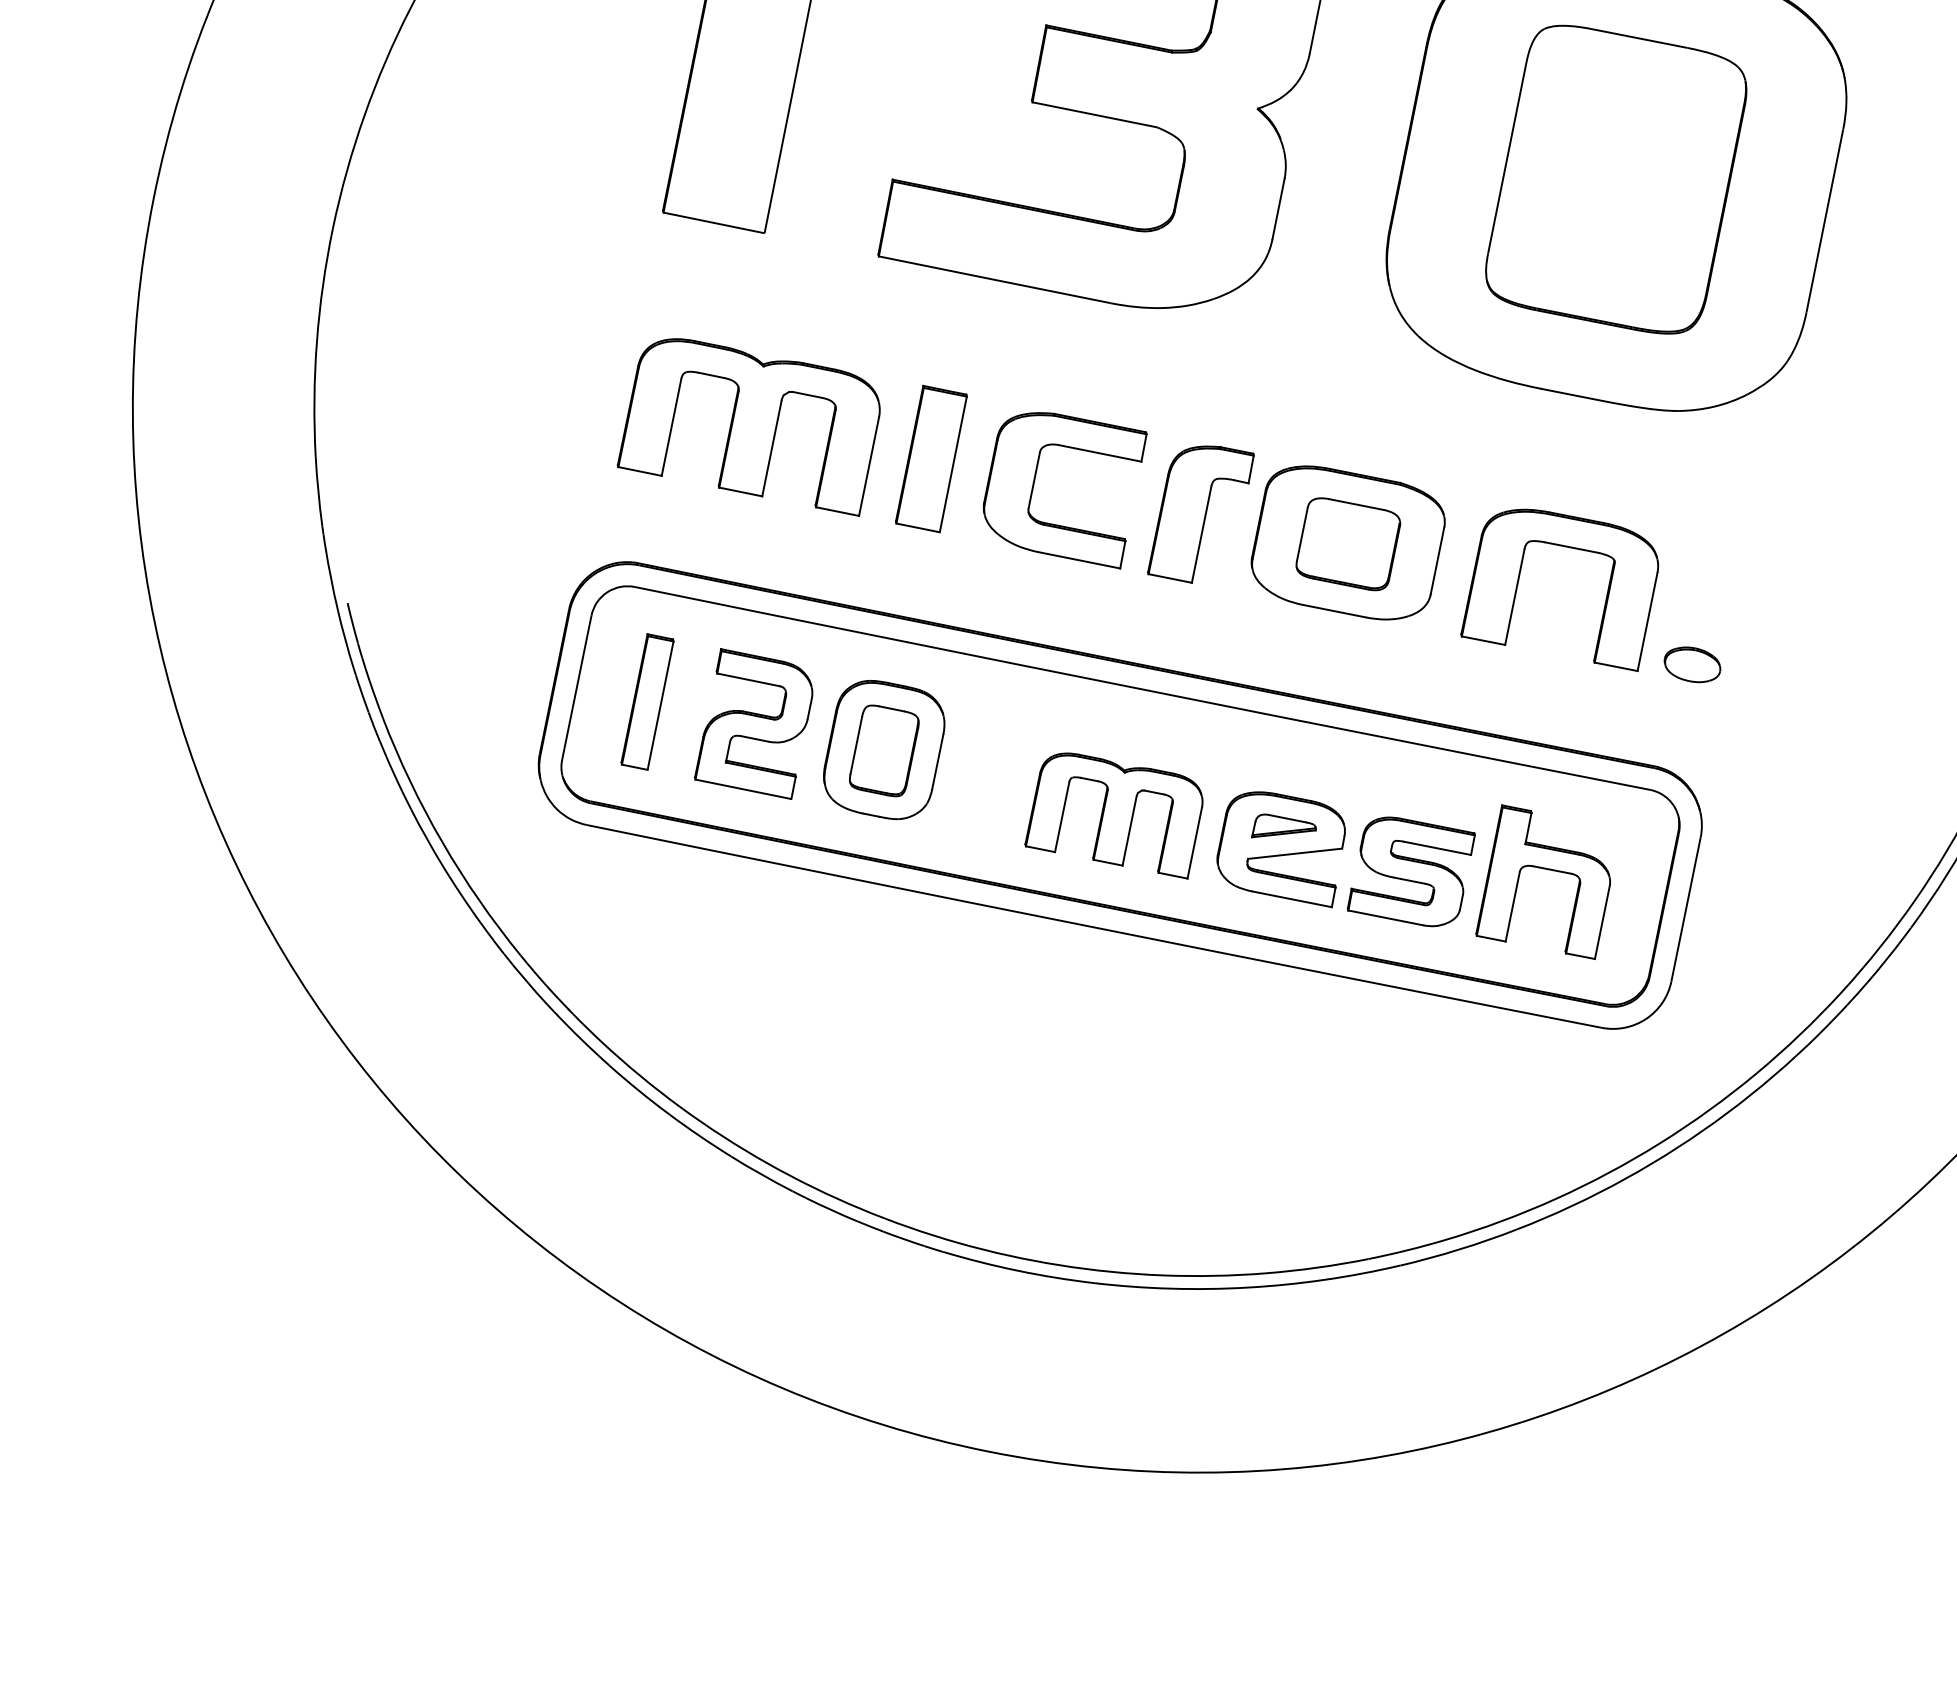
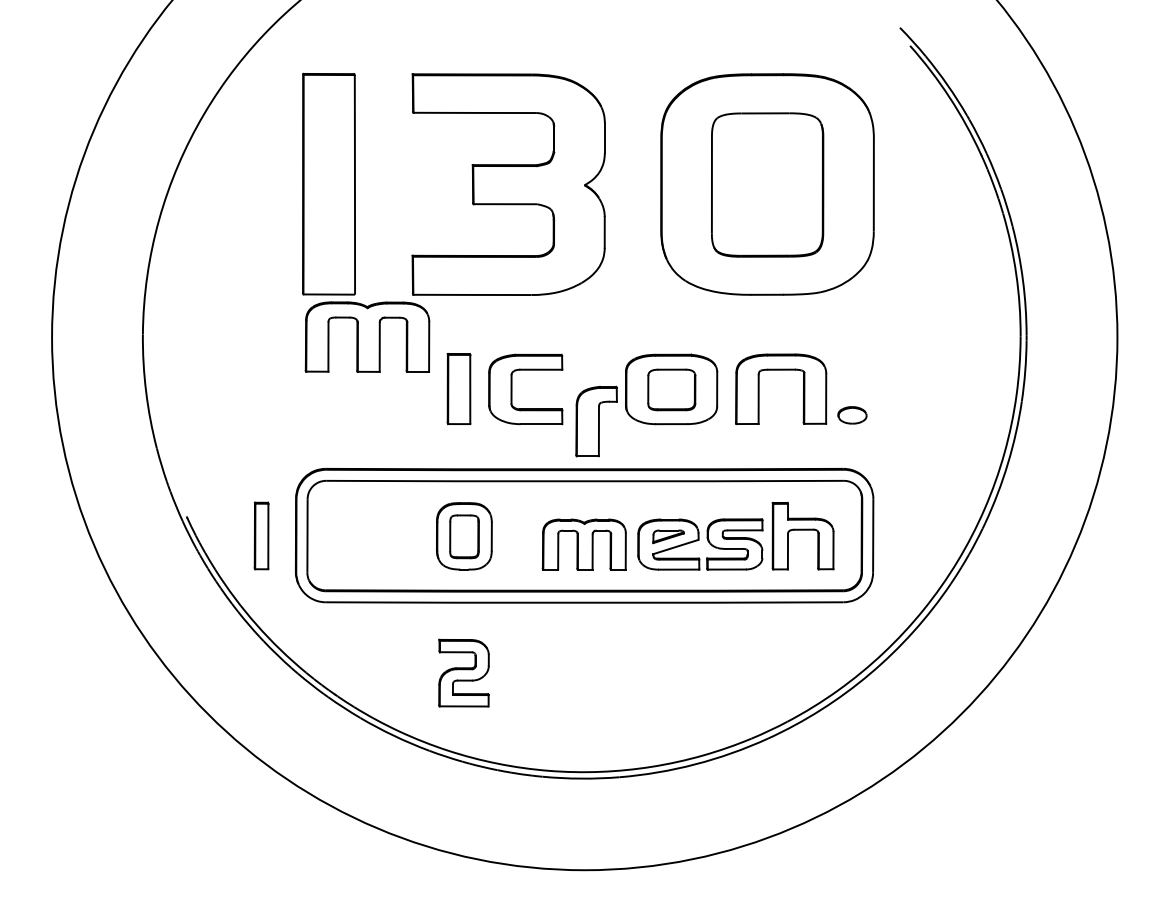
part: (752, 422) -> (367, 336), moved
part: (1200, 513) -> (596, 421), moved
part: (647, 700) -> (261, 535), moved
part: (755, 722) -> (463, 672), moved

